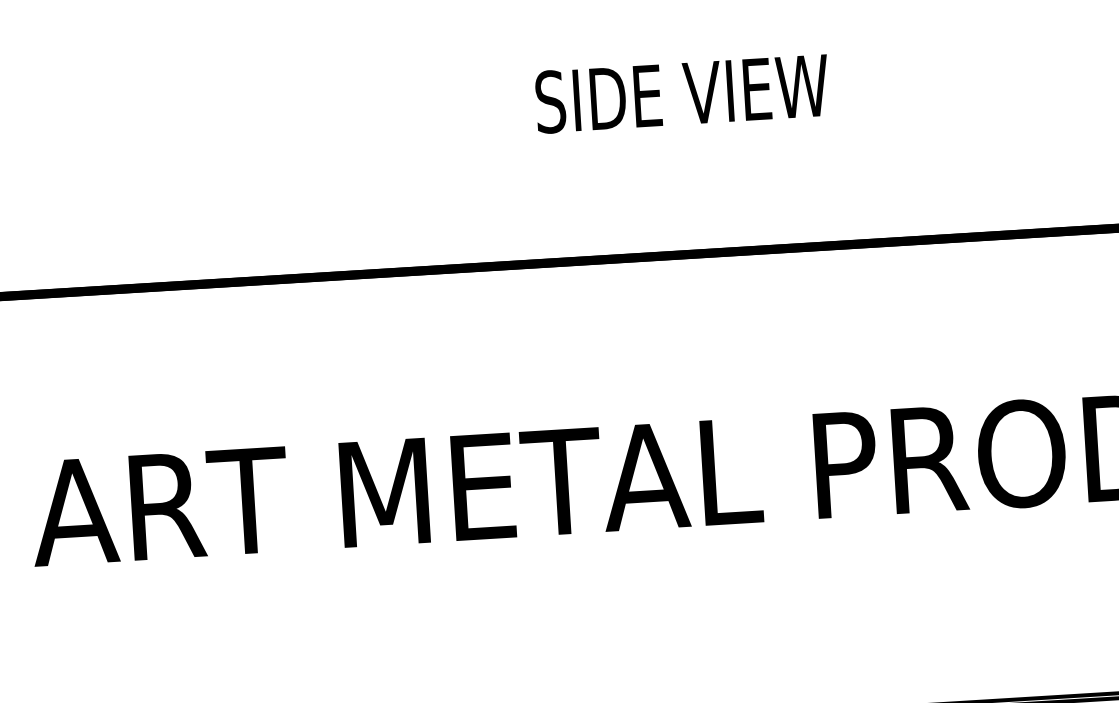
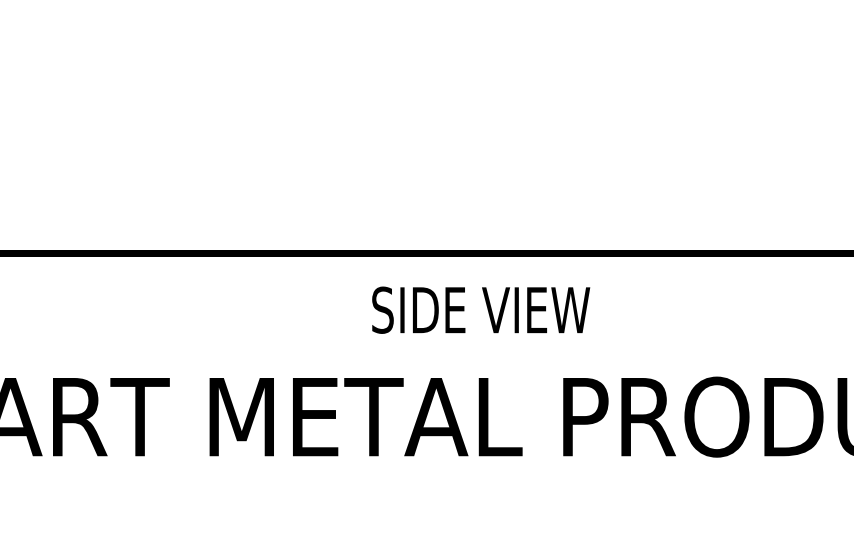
text: (682, 92) -> (481, 309), moved

